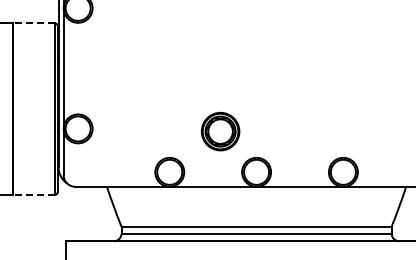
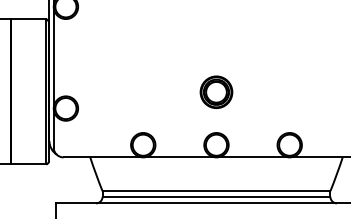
line: (34, 23) -> (29, 19), dashed -> solid
part: (220, 131) -> (216, 92), moved
line: (34, 194) -> (29, 163), dashed -> solid

